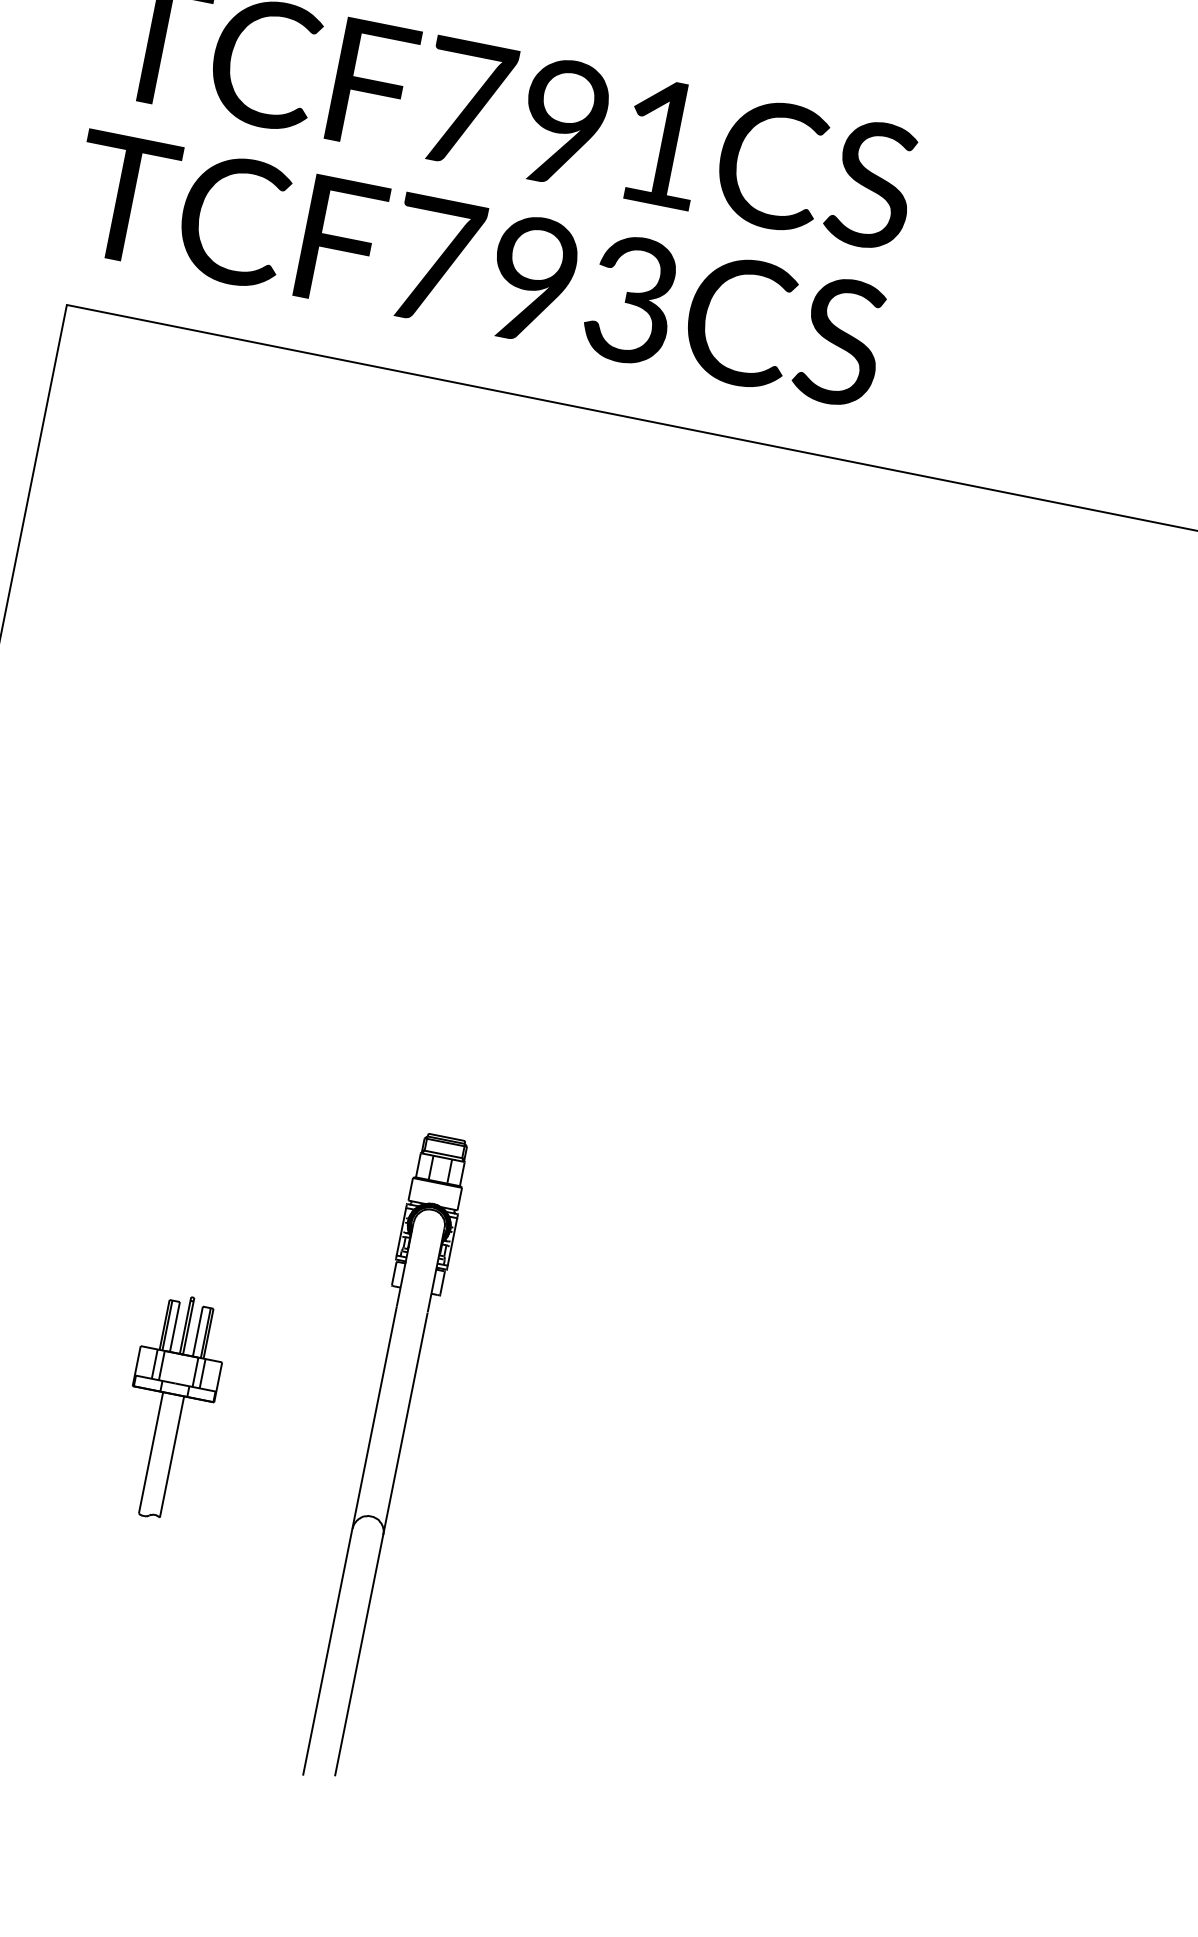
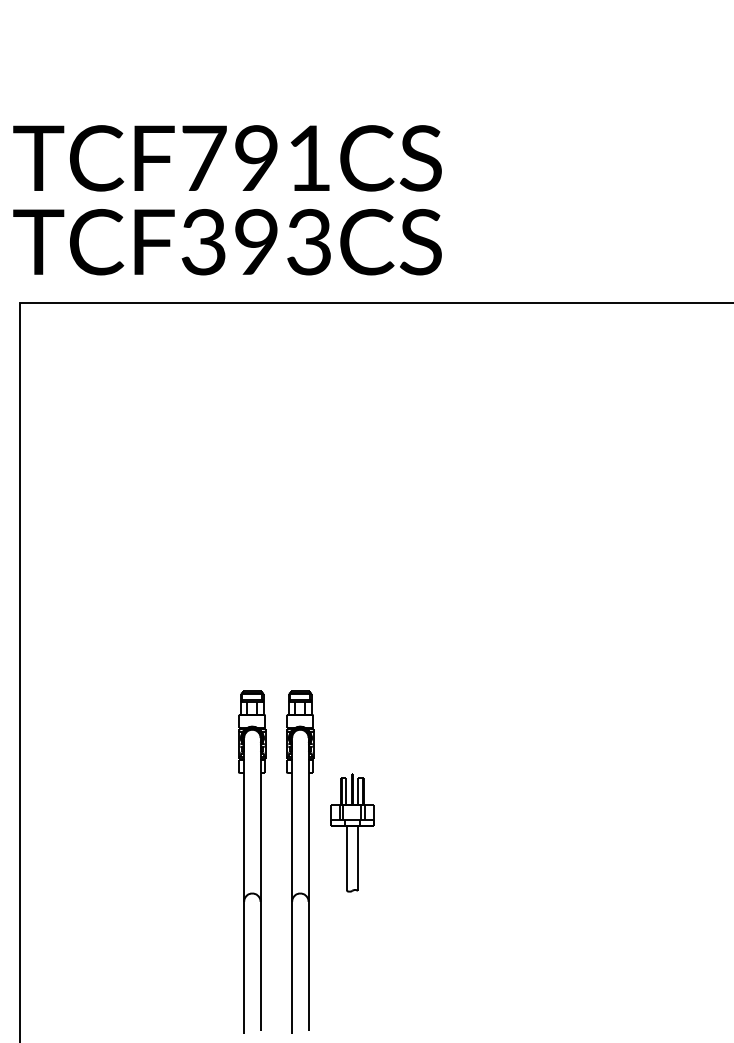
text: (433, 260) -> (203, 242), TCF793CS -> TCF393CS
part: (171, 1406) -> (352, 832), moved
part: (293, 1438) -> (252, 861), added

